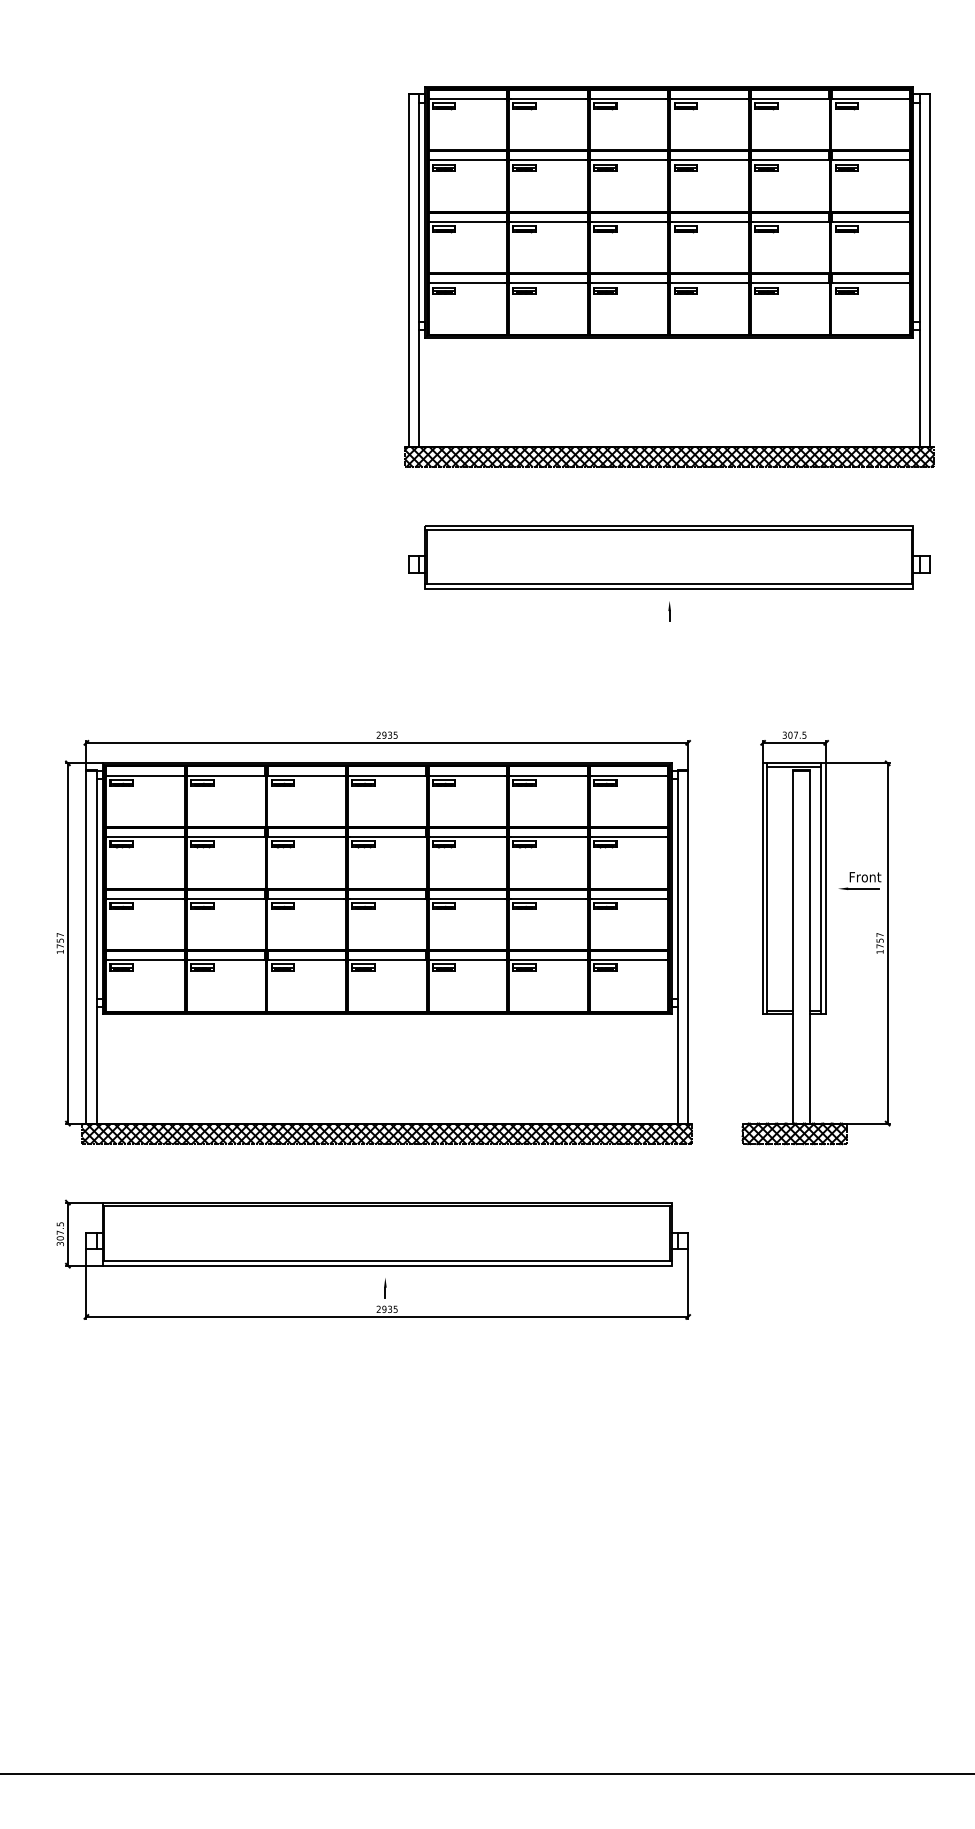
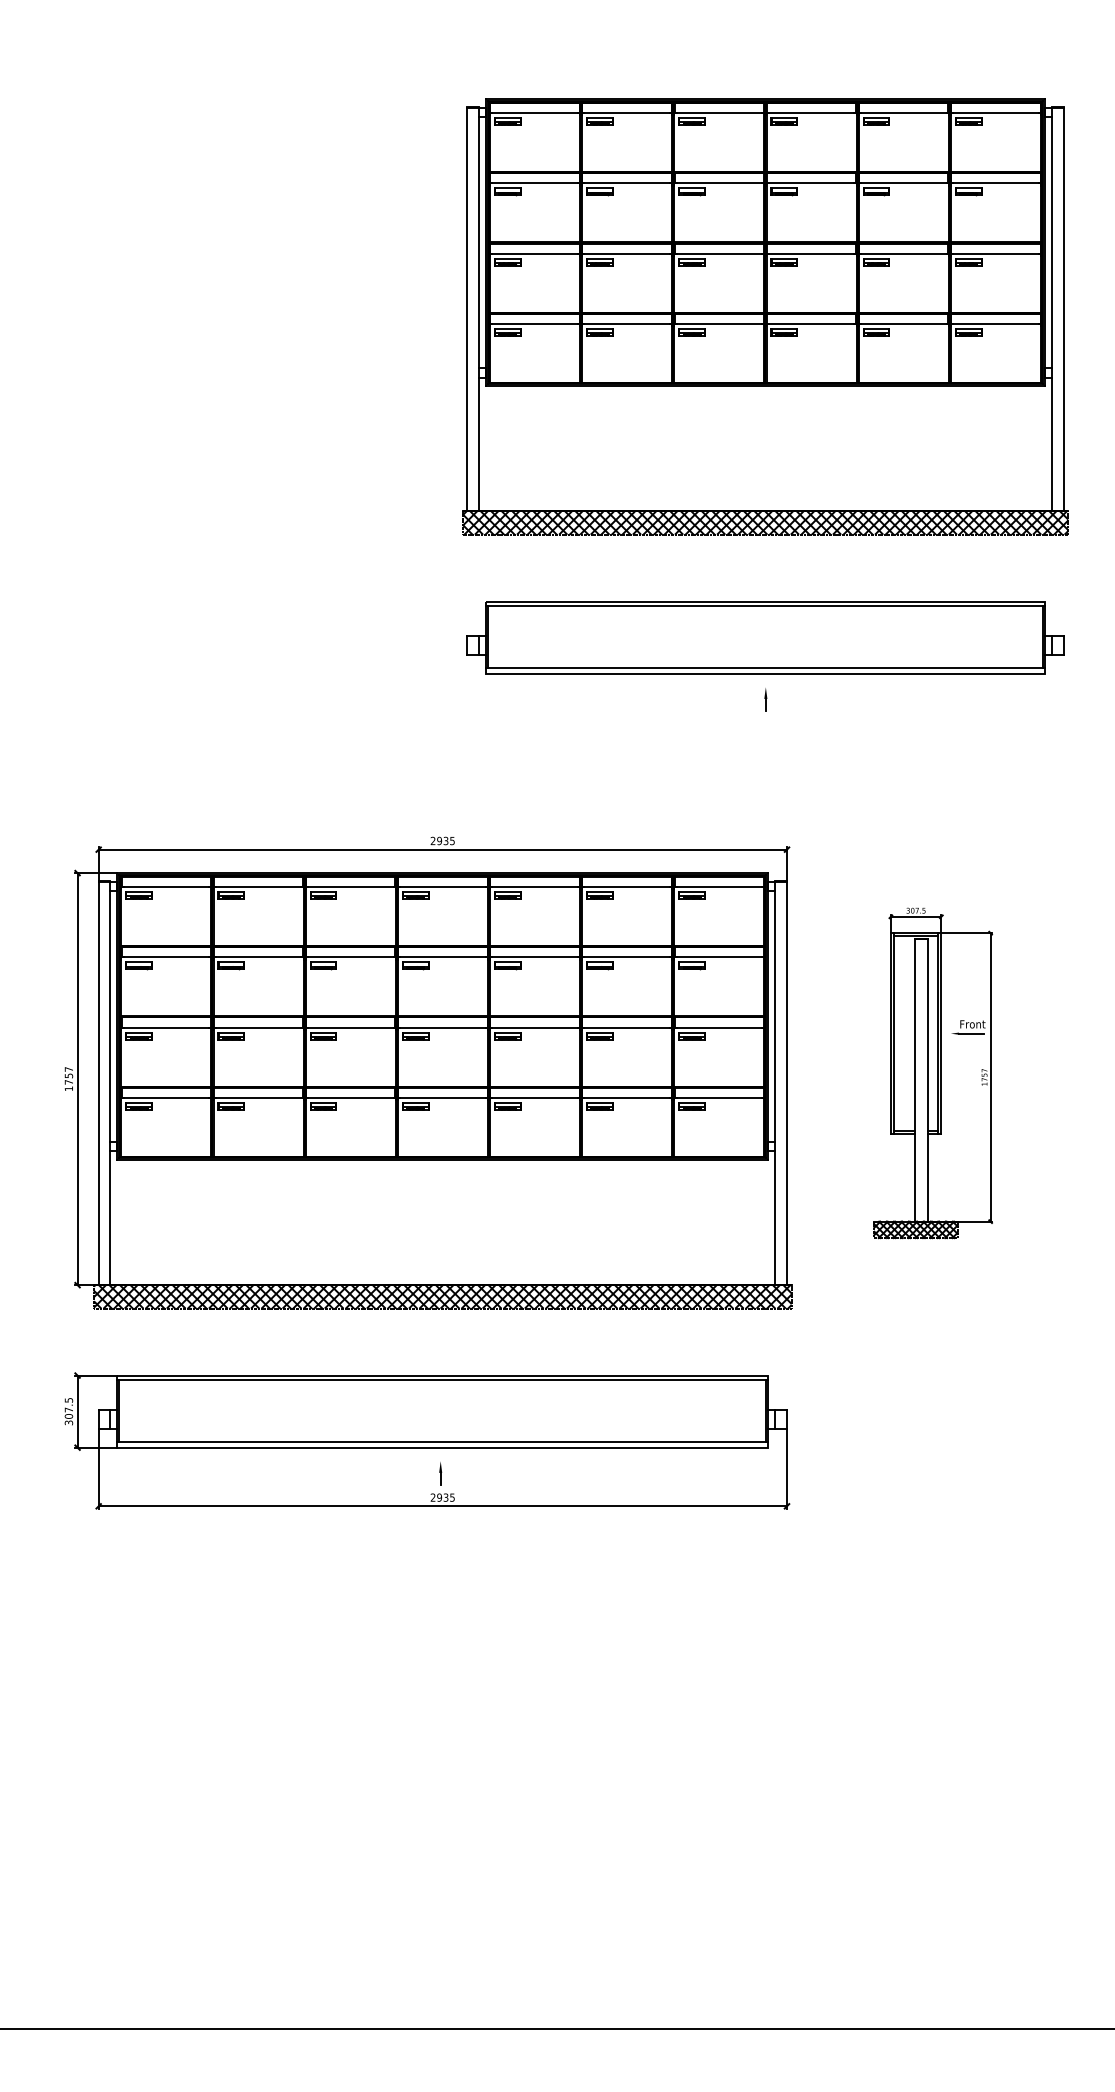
part: (815, 938) -> (932, 1073), size x0.7

